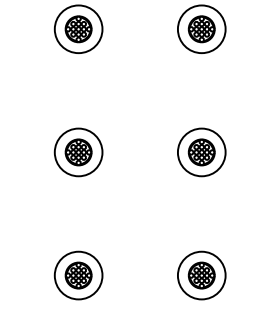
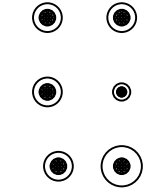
part: (201, 151) -> (121, 91), size x0.6
circle: (201, 274) -> (121, 165), size x1.4
part: (78, 275) -> (58, 166), moved

